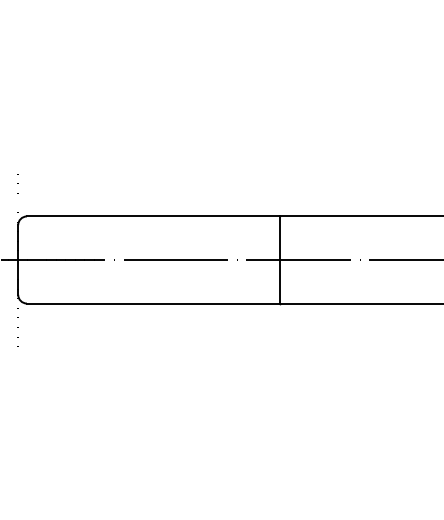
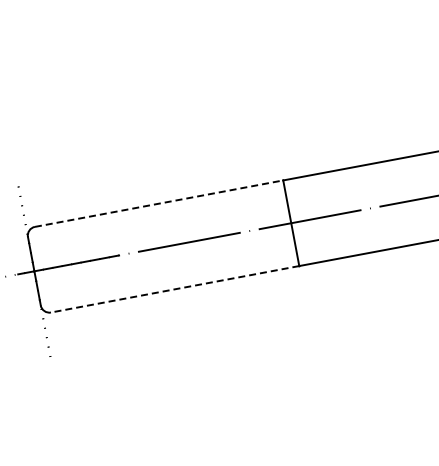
line: (153, 216) -> (159, 203), solid -> dashed
line: (152, 303) -> (174, 289), solid -> dashed

